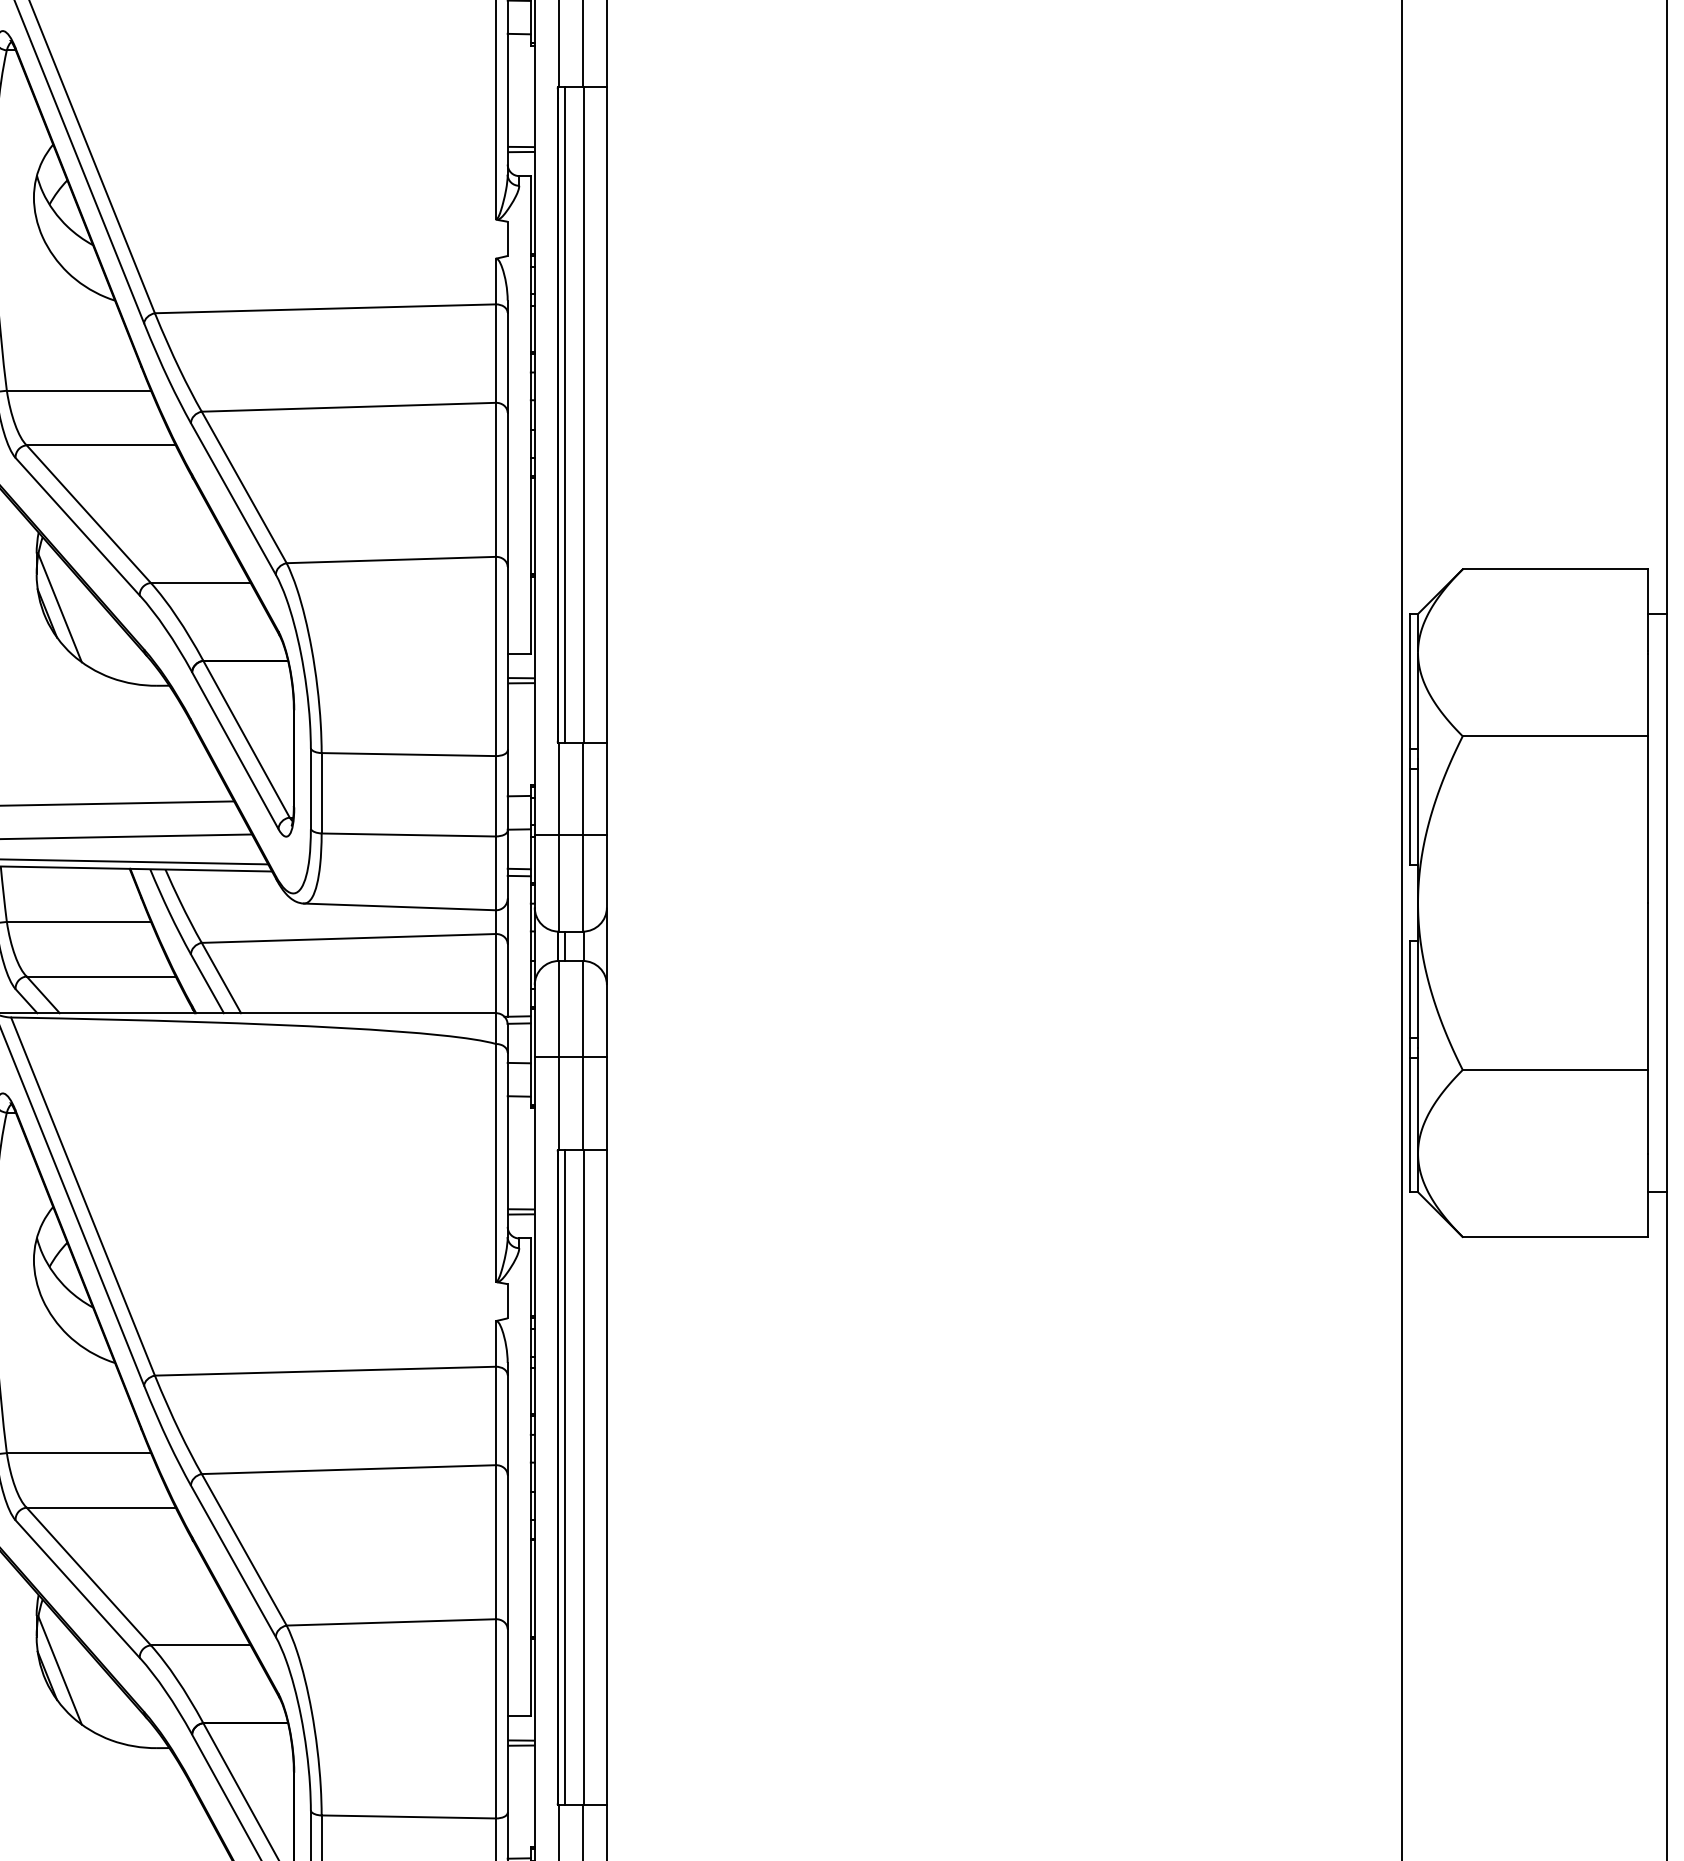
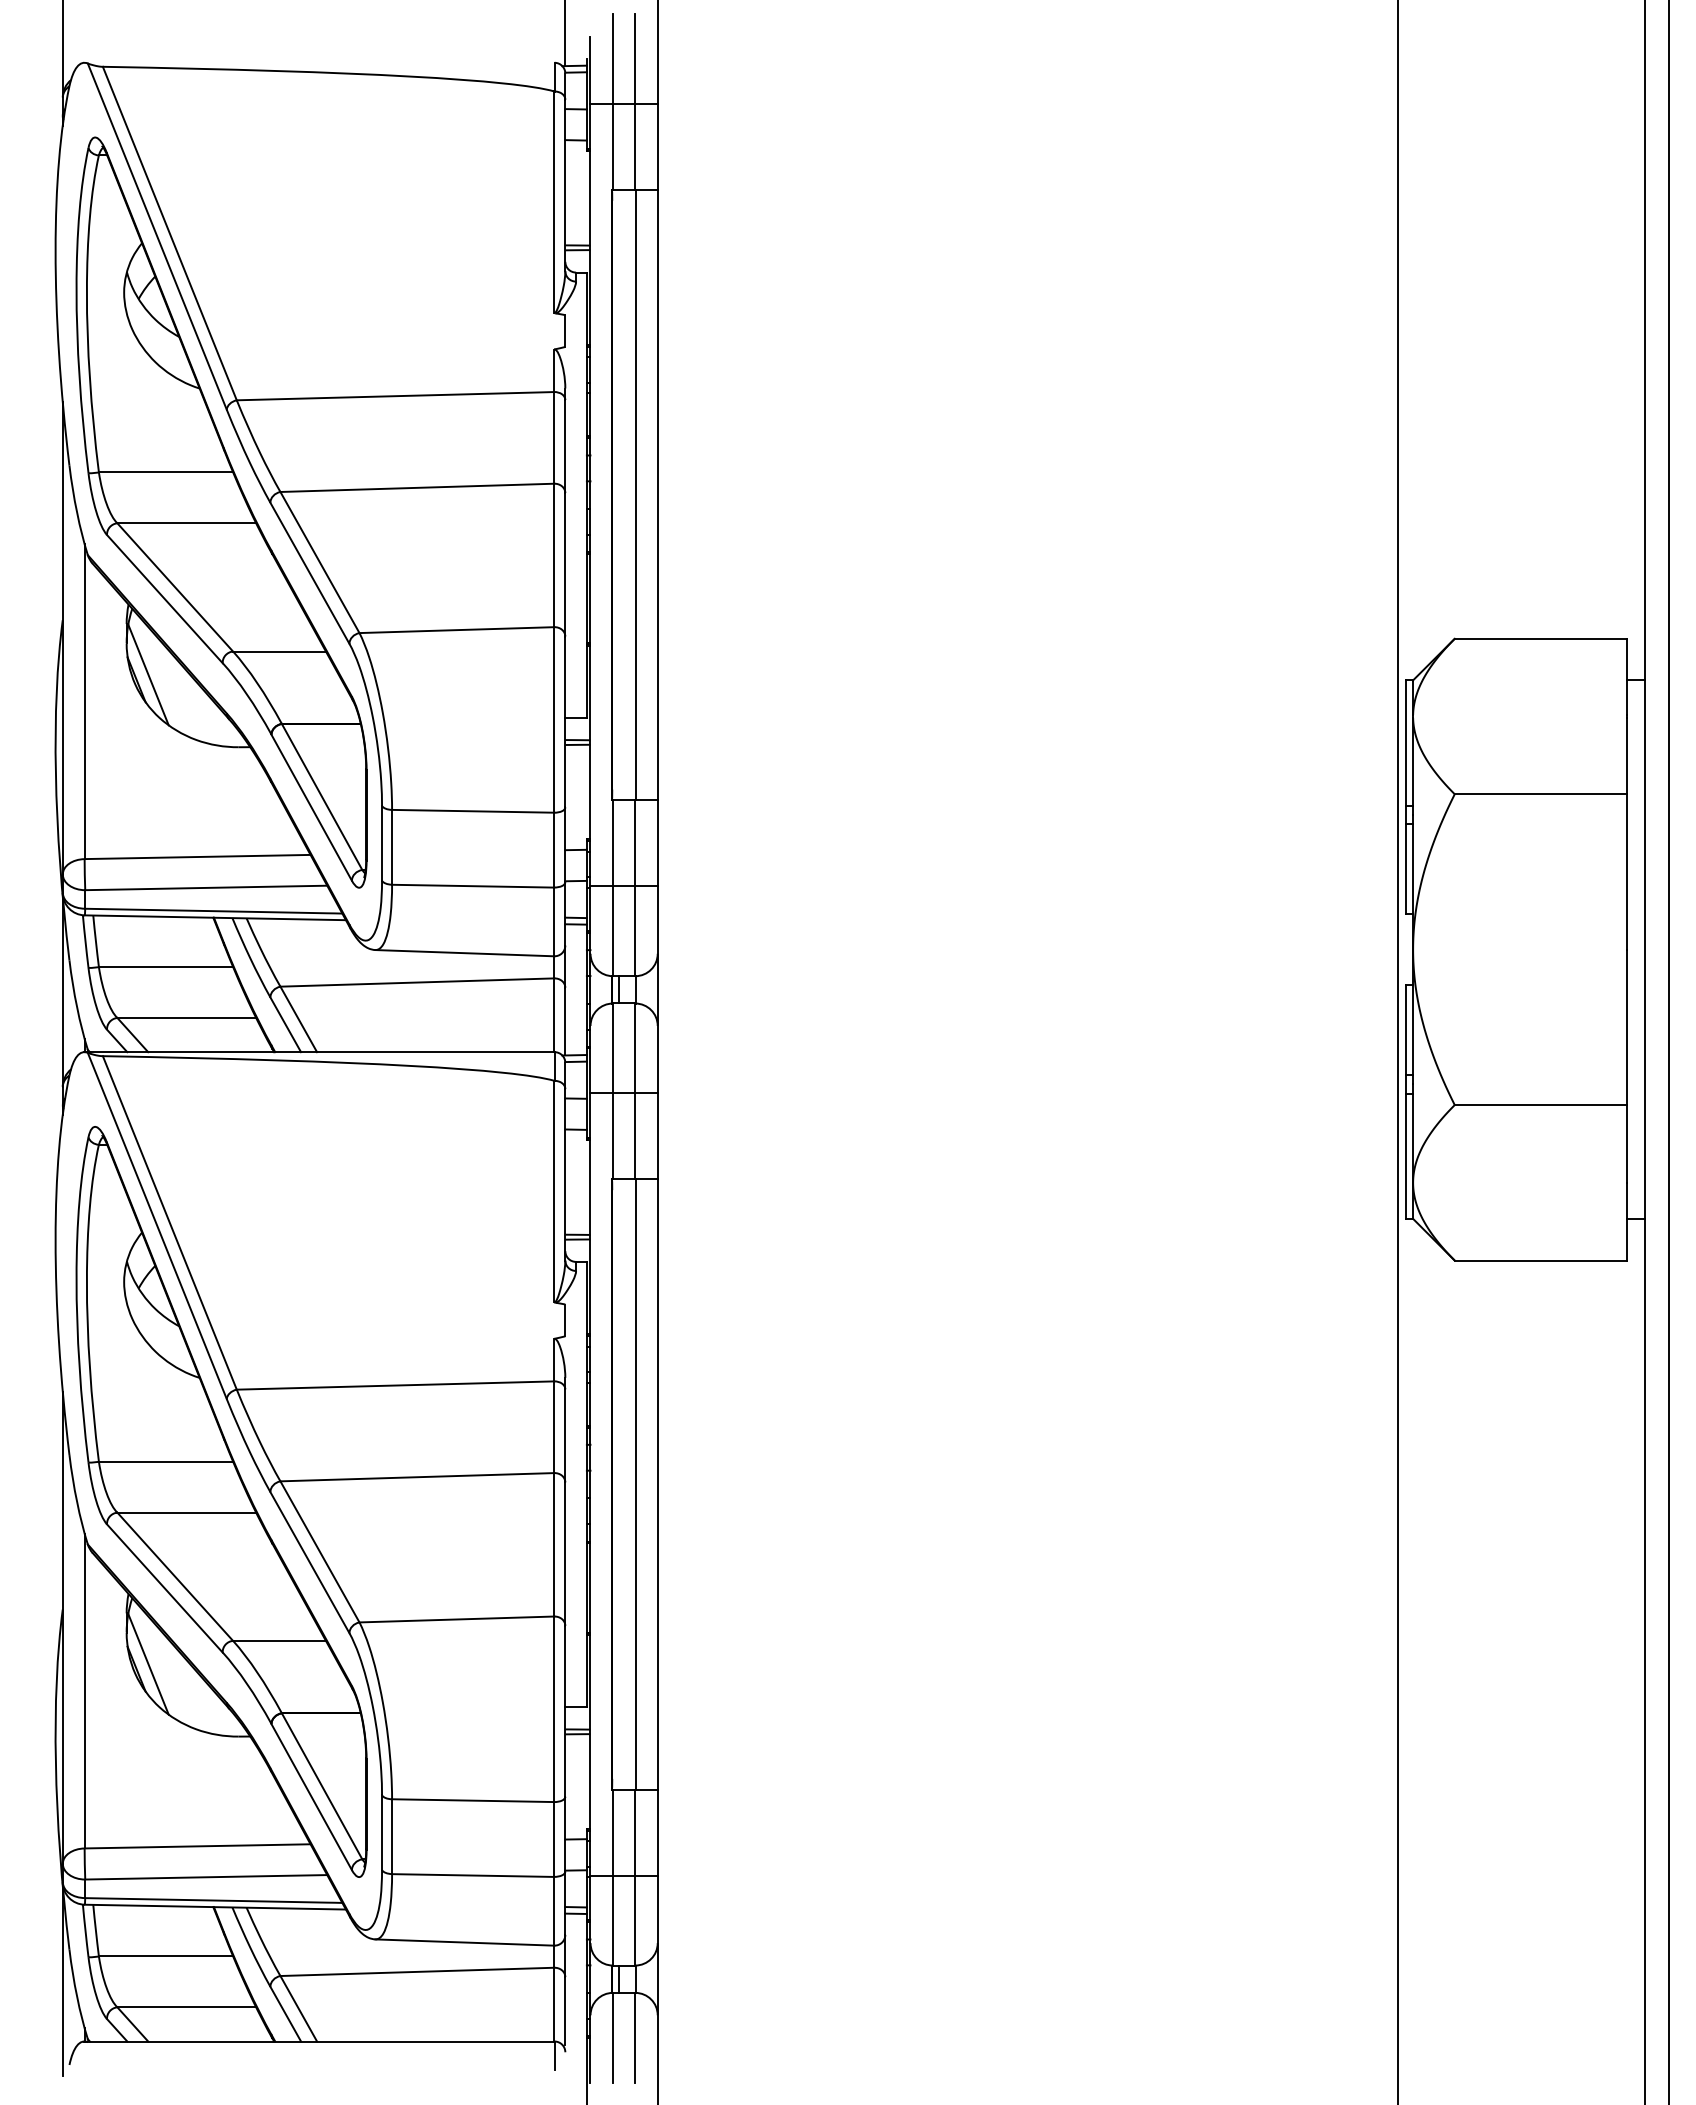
line: (565, 415) -> (619, 495), removed
line: (565, 1477) -> (619, 1484), removed

